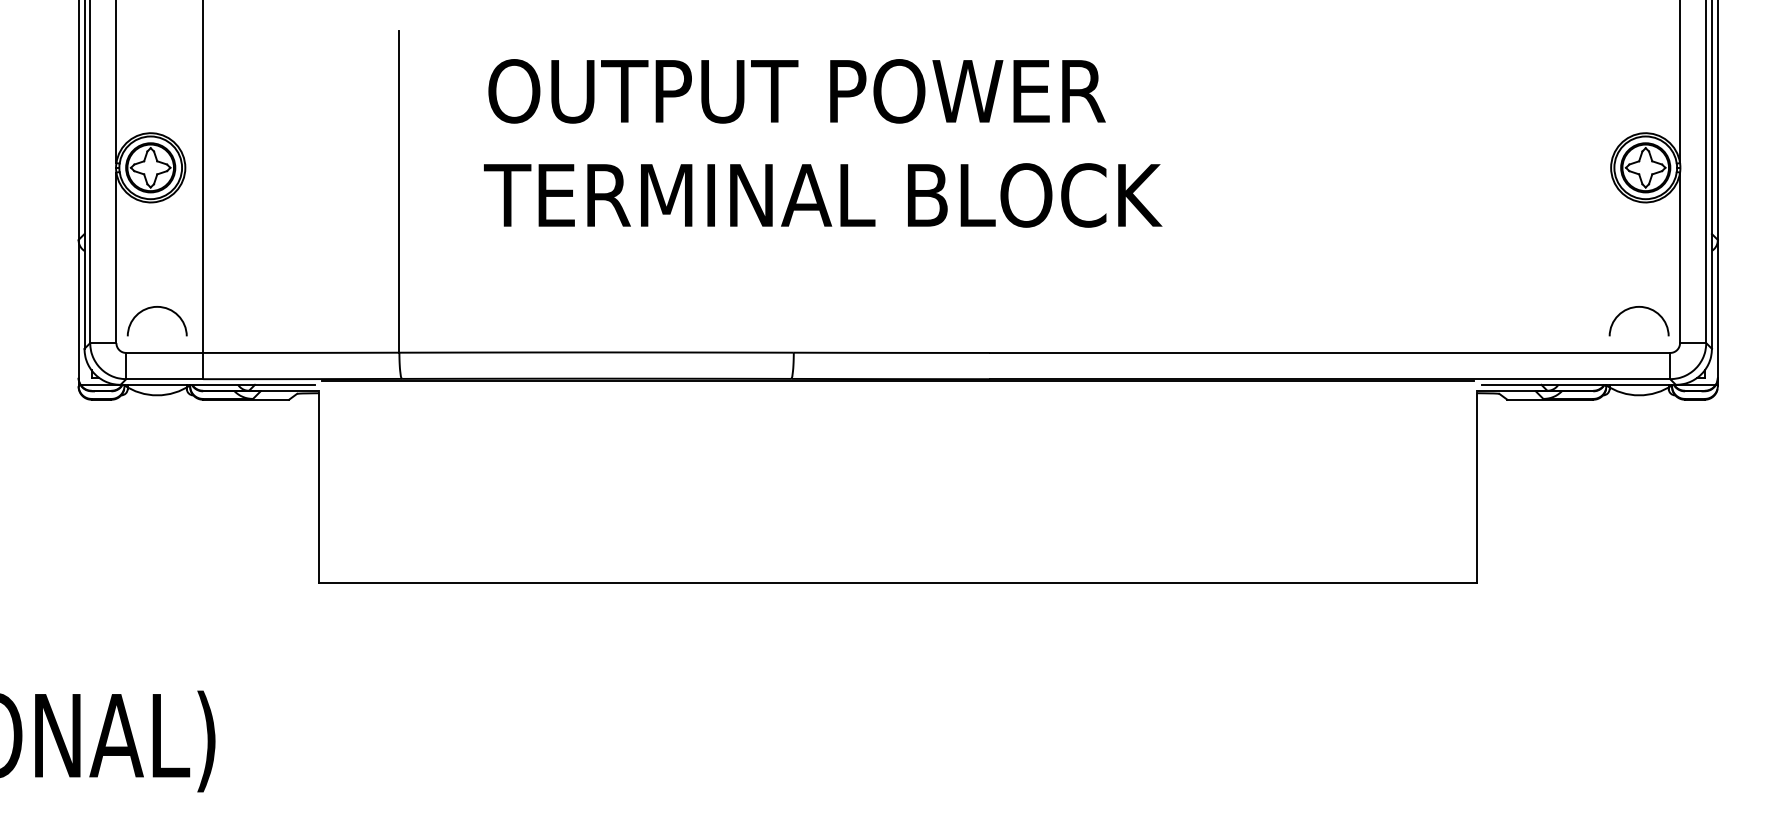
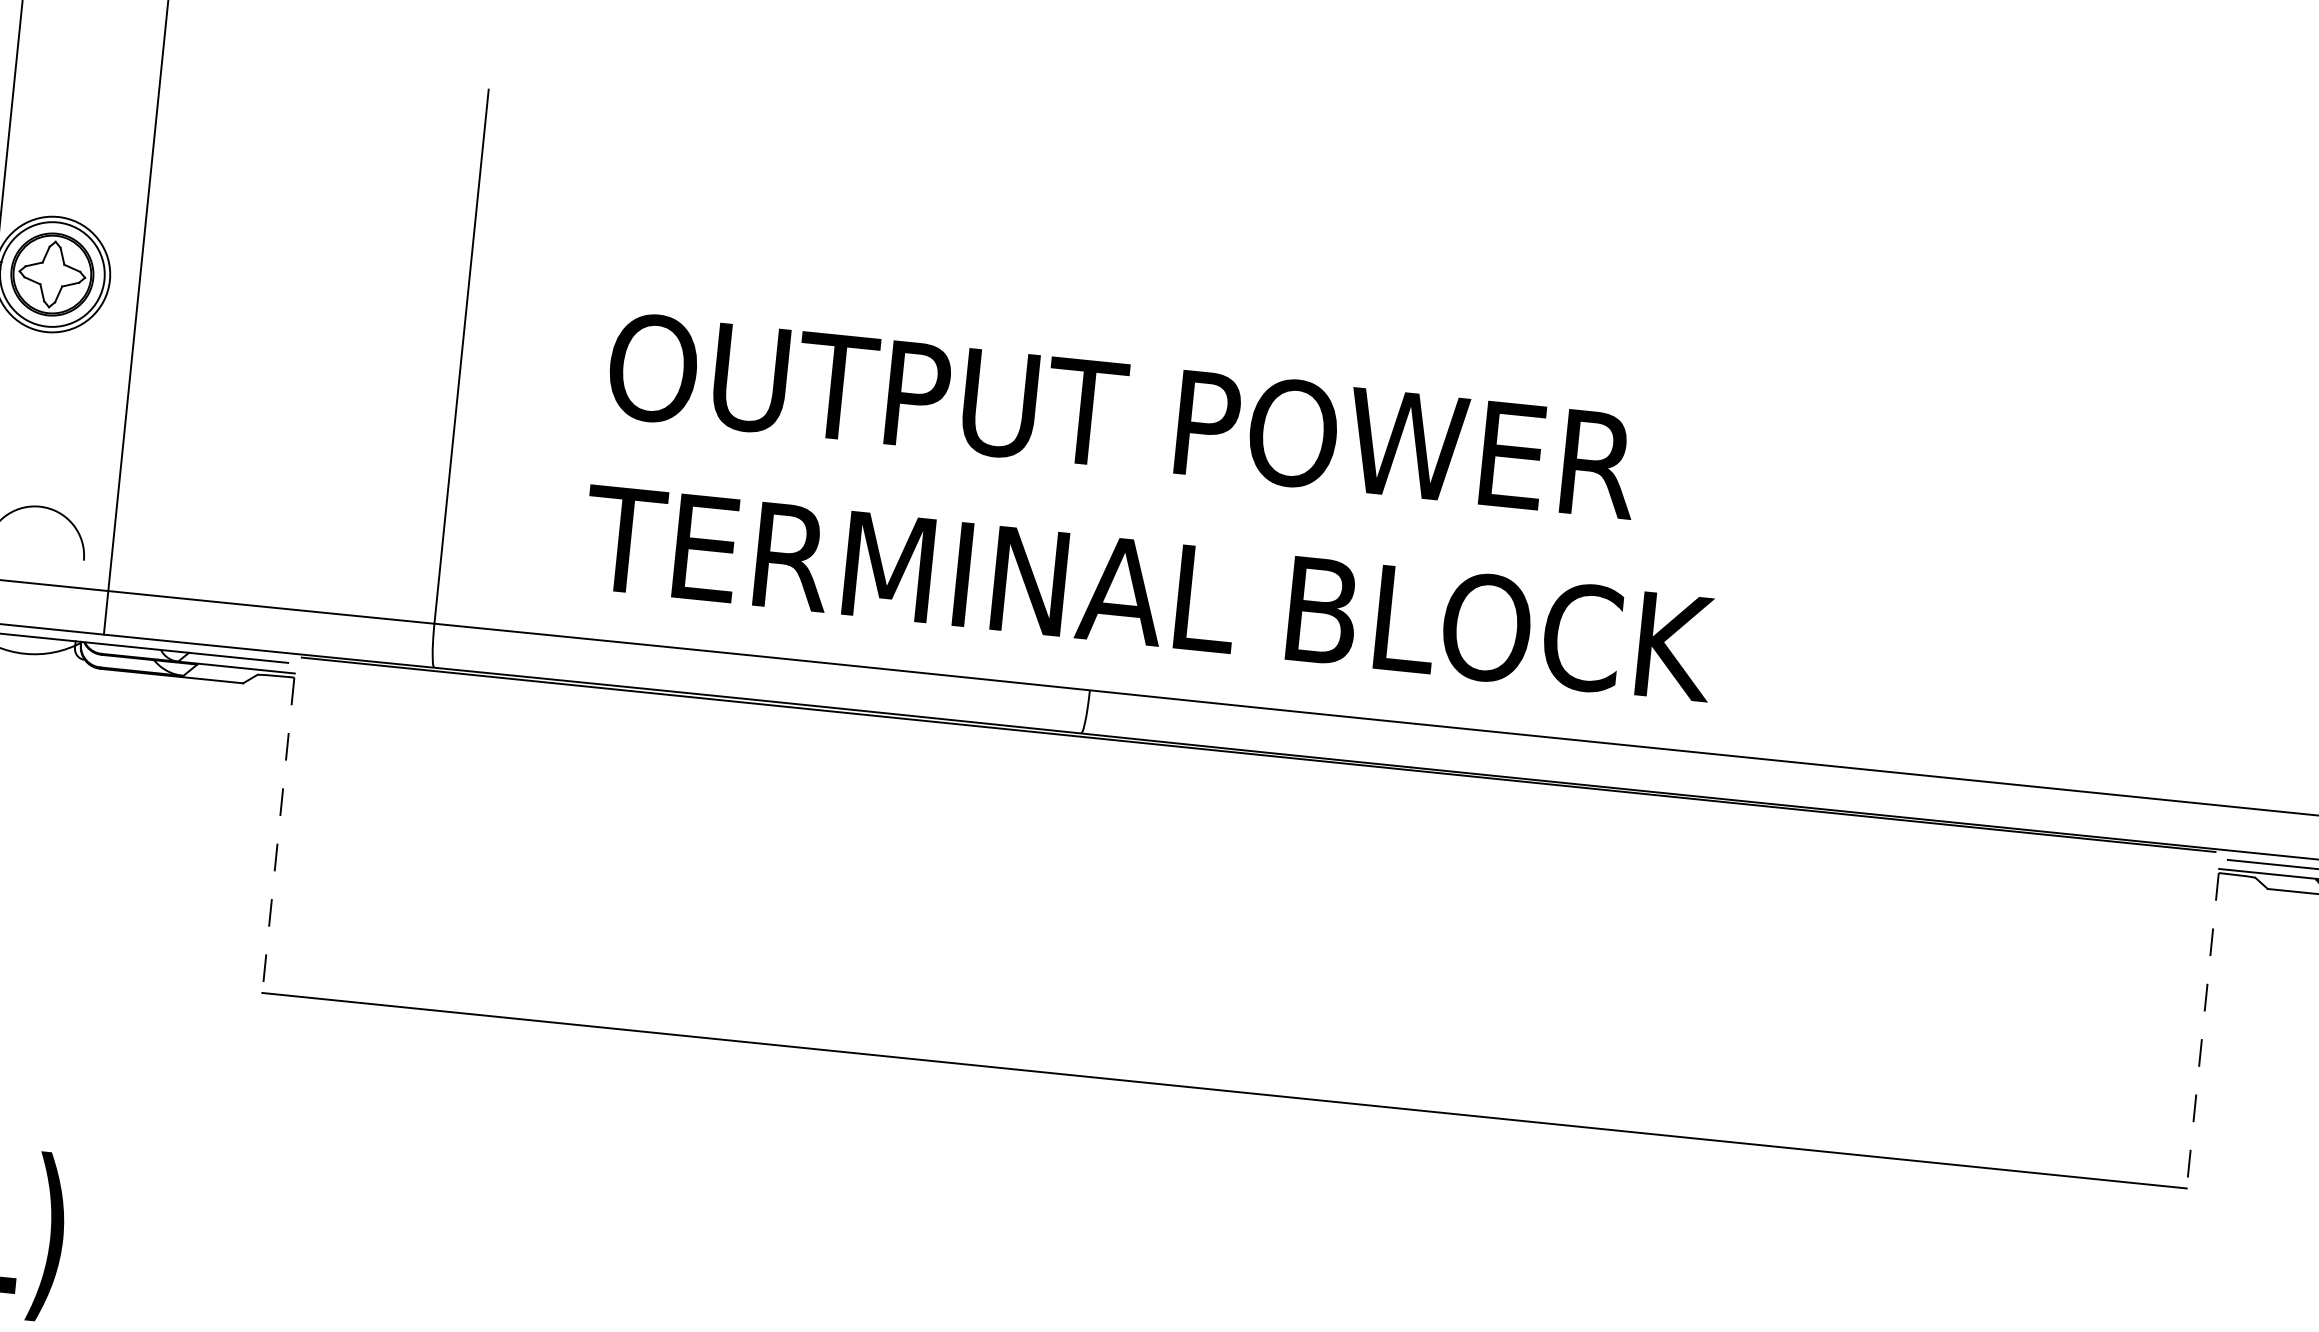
text: (823, 143) -> (1158, 507), moved
line: (319, 488) -> (278, 835), solid -> dashed
line: (1477, 488) -> (2203, 1031), solid -> dashed

